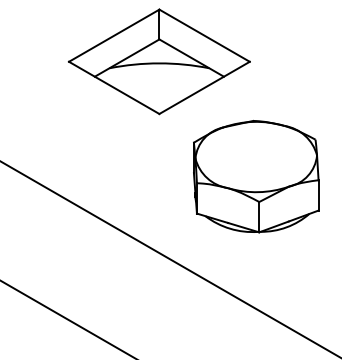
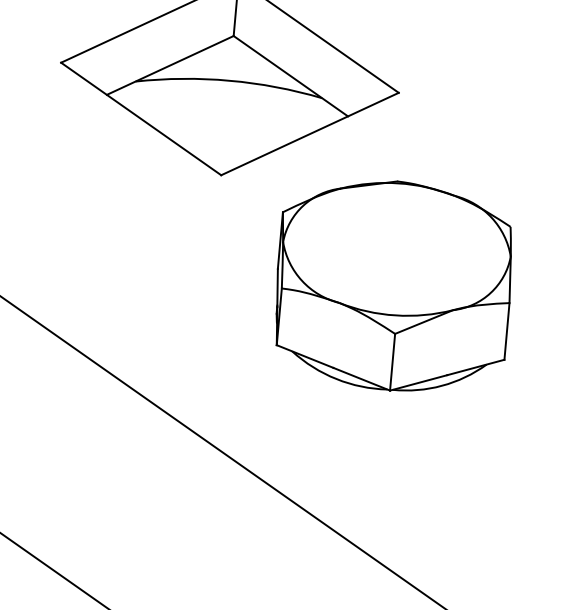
part: (256, 176) -> (394, 285), moved

